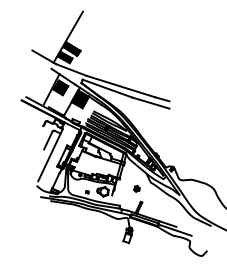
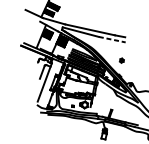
line: (151, 103) -> (112, 39), solid -> dashed
part: (136, 188) -> (121, 60), moved

